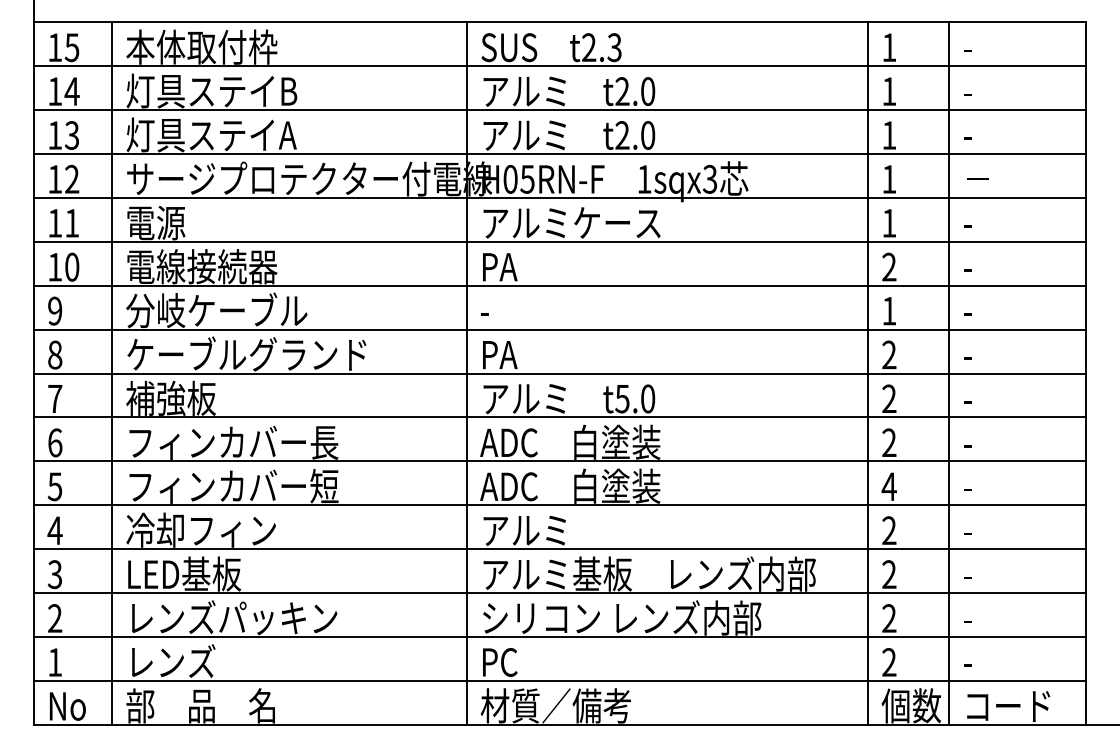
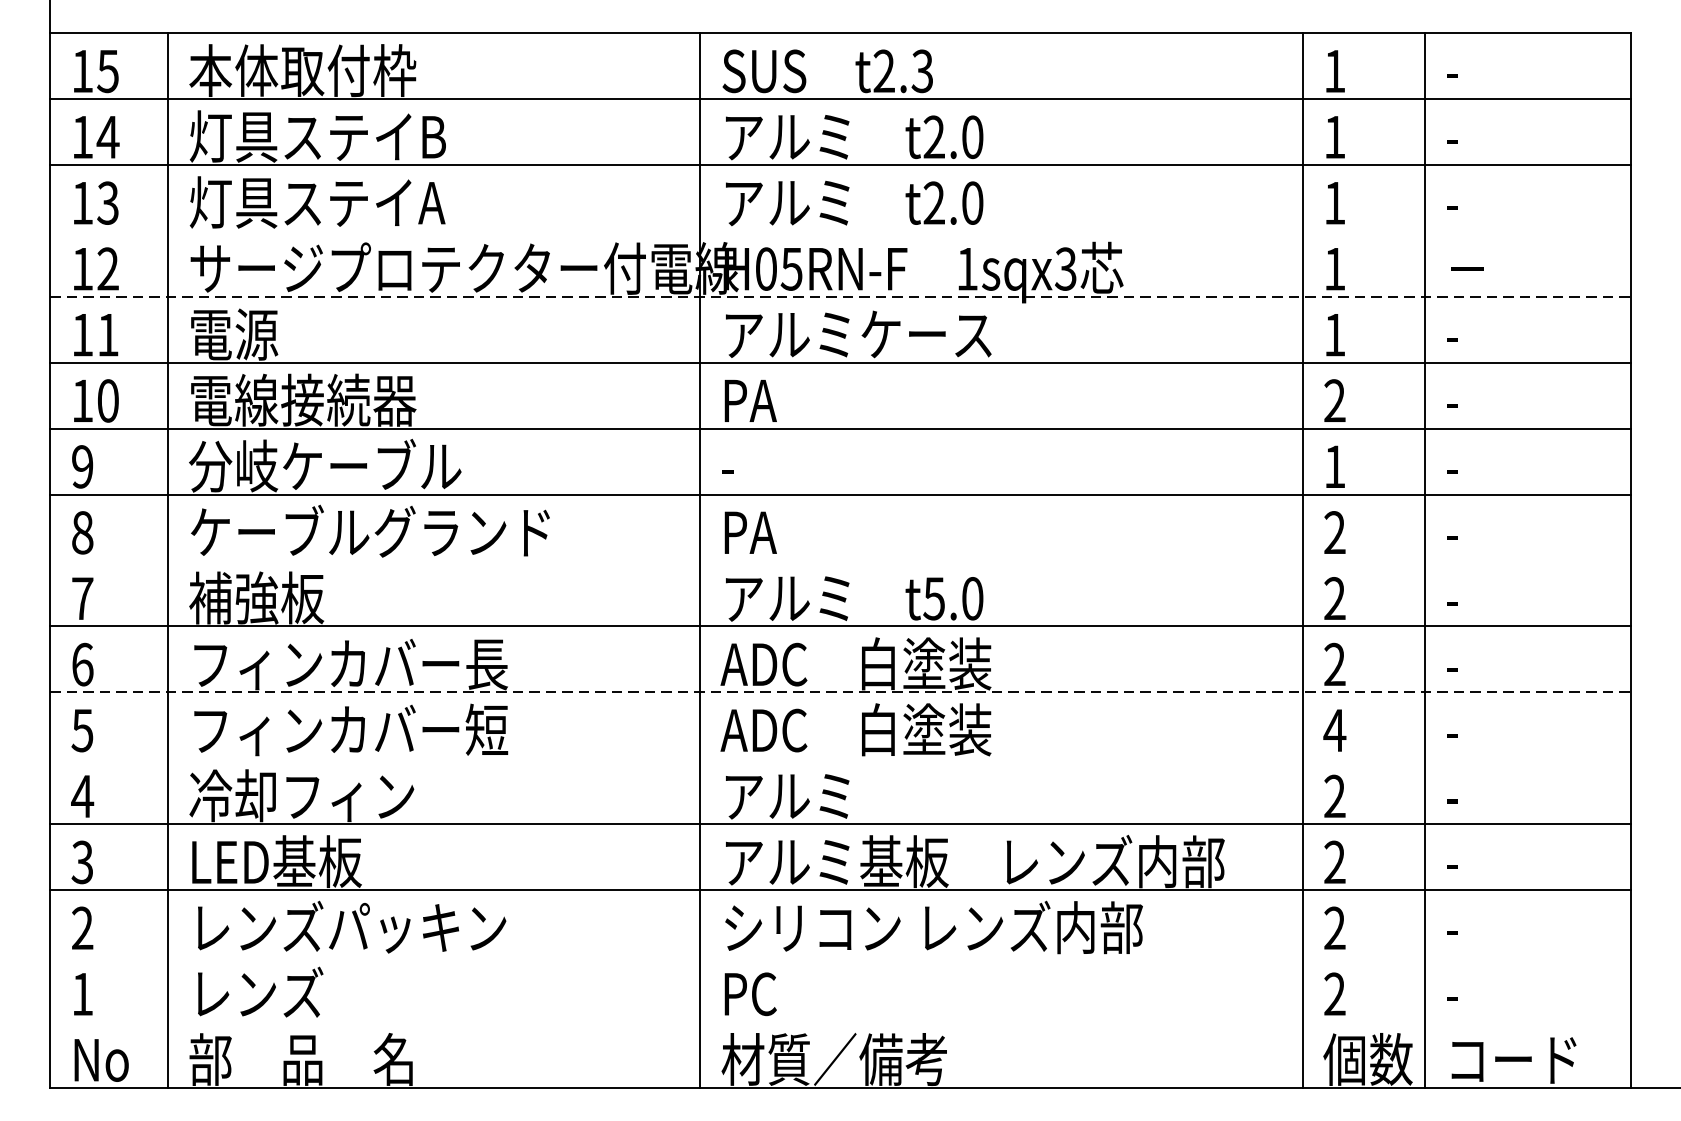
line: (559, 153) -> (839, 230), removed
line: (560, 197) -> (841, 296), solid -> dashed
line: (559, 373) -> (839, 560), removed
line: (560, 461) -> (841, 692), solid -> dashed
line: (559, 505) -> (839, 758), removed
line: (559, 637) -> (839, 956), removed
line: (559, 680) -> (839, 1021), removed

